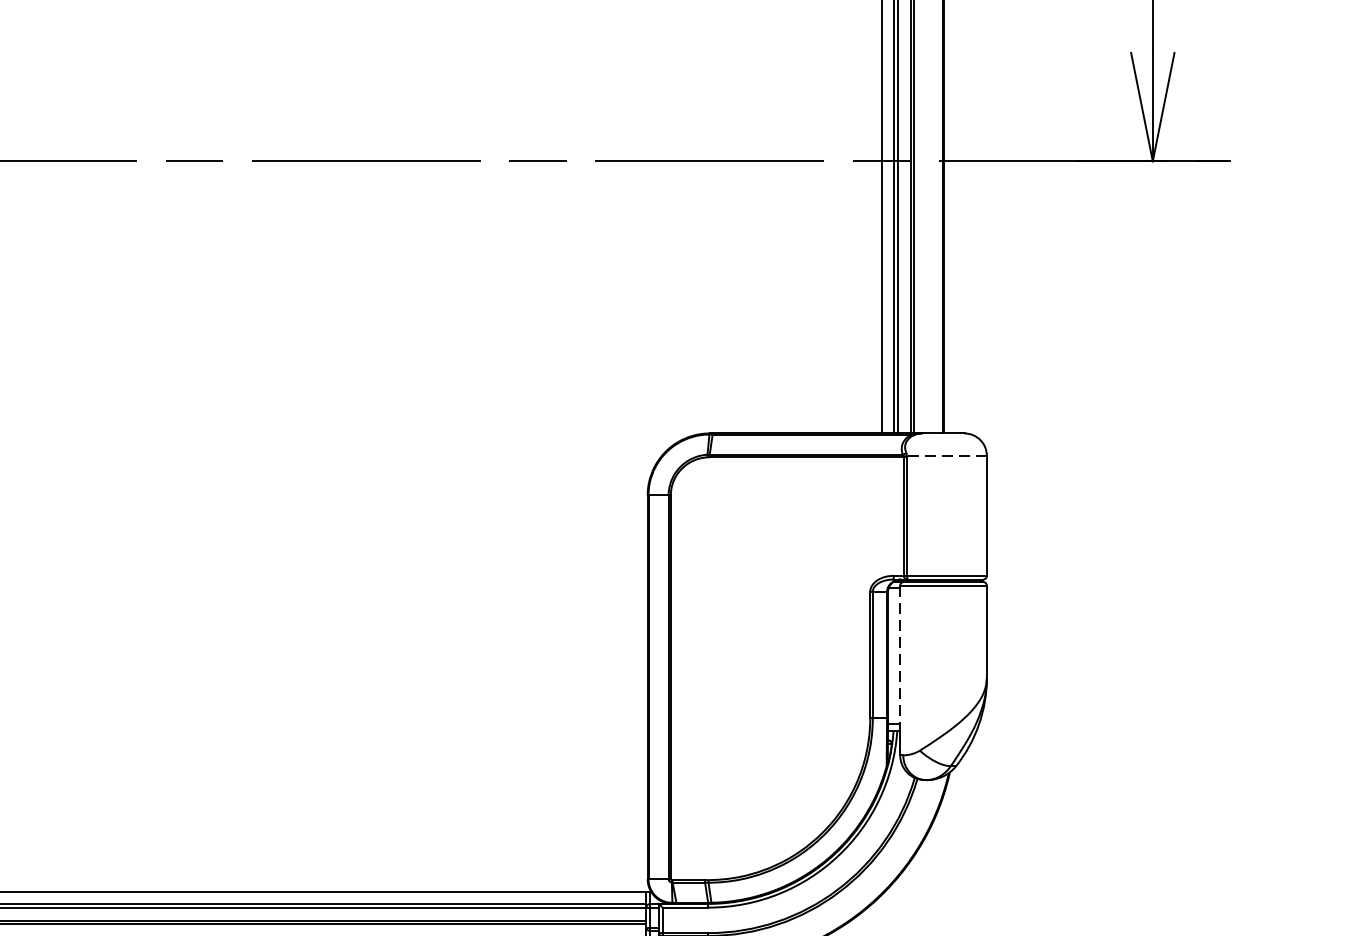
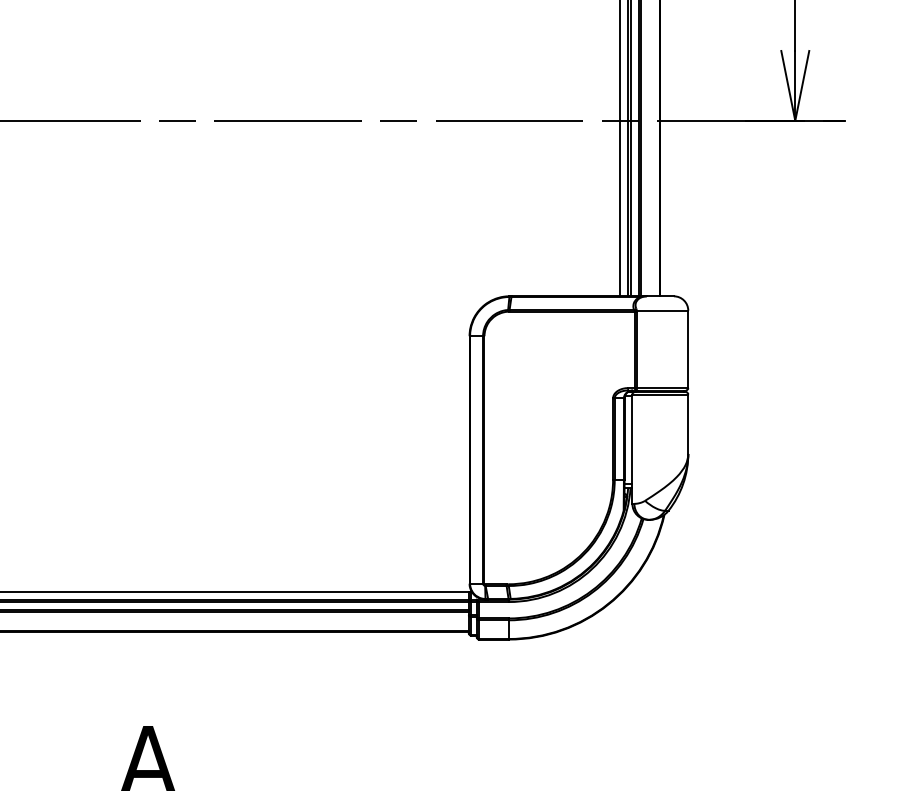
line: (946, 455) -> (662, 310), dashed -> solid
line: (900, 658) -> (632, 441), dashed -> solid

